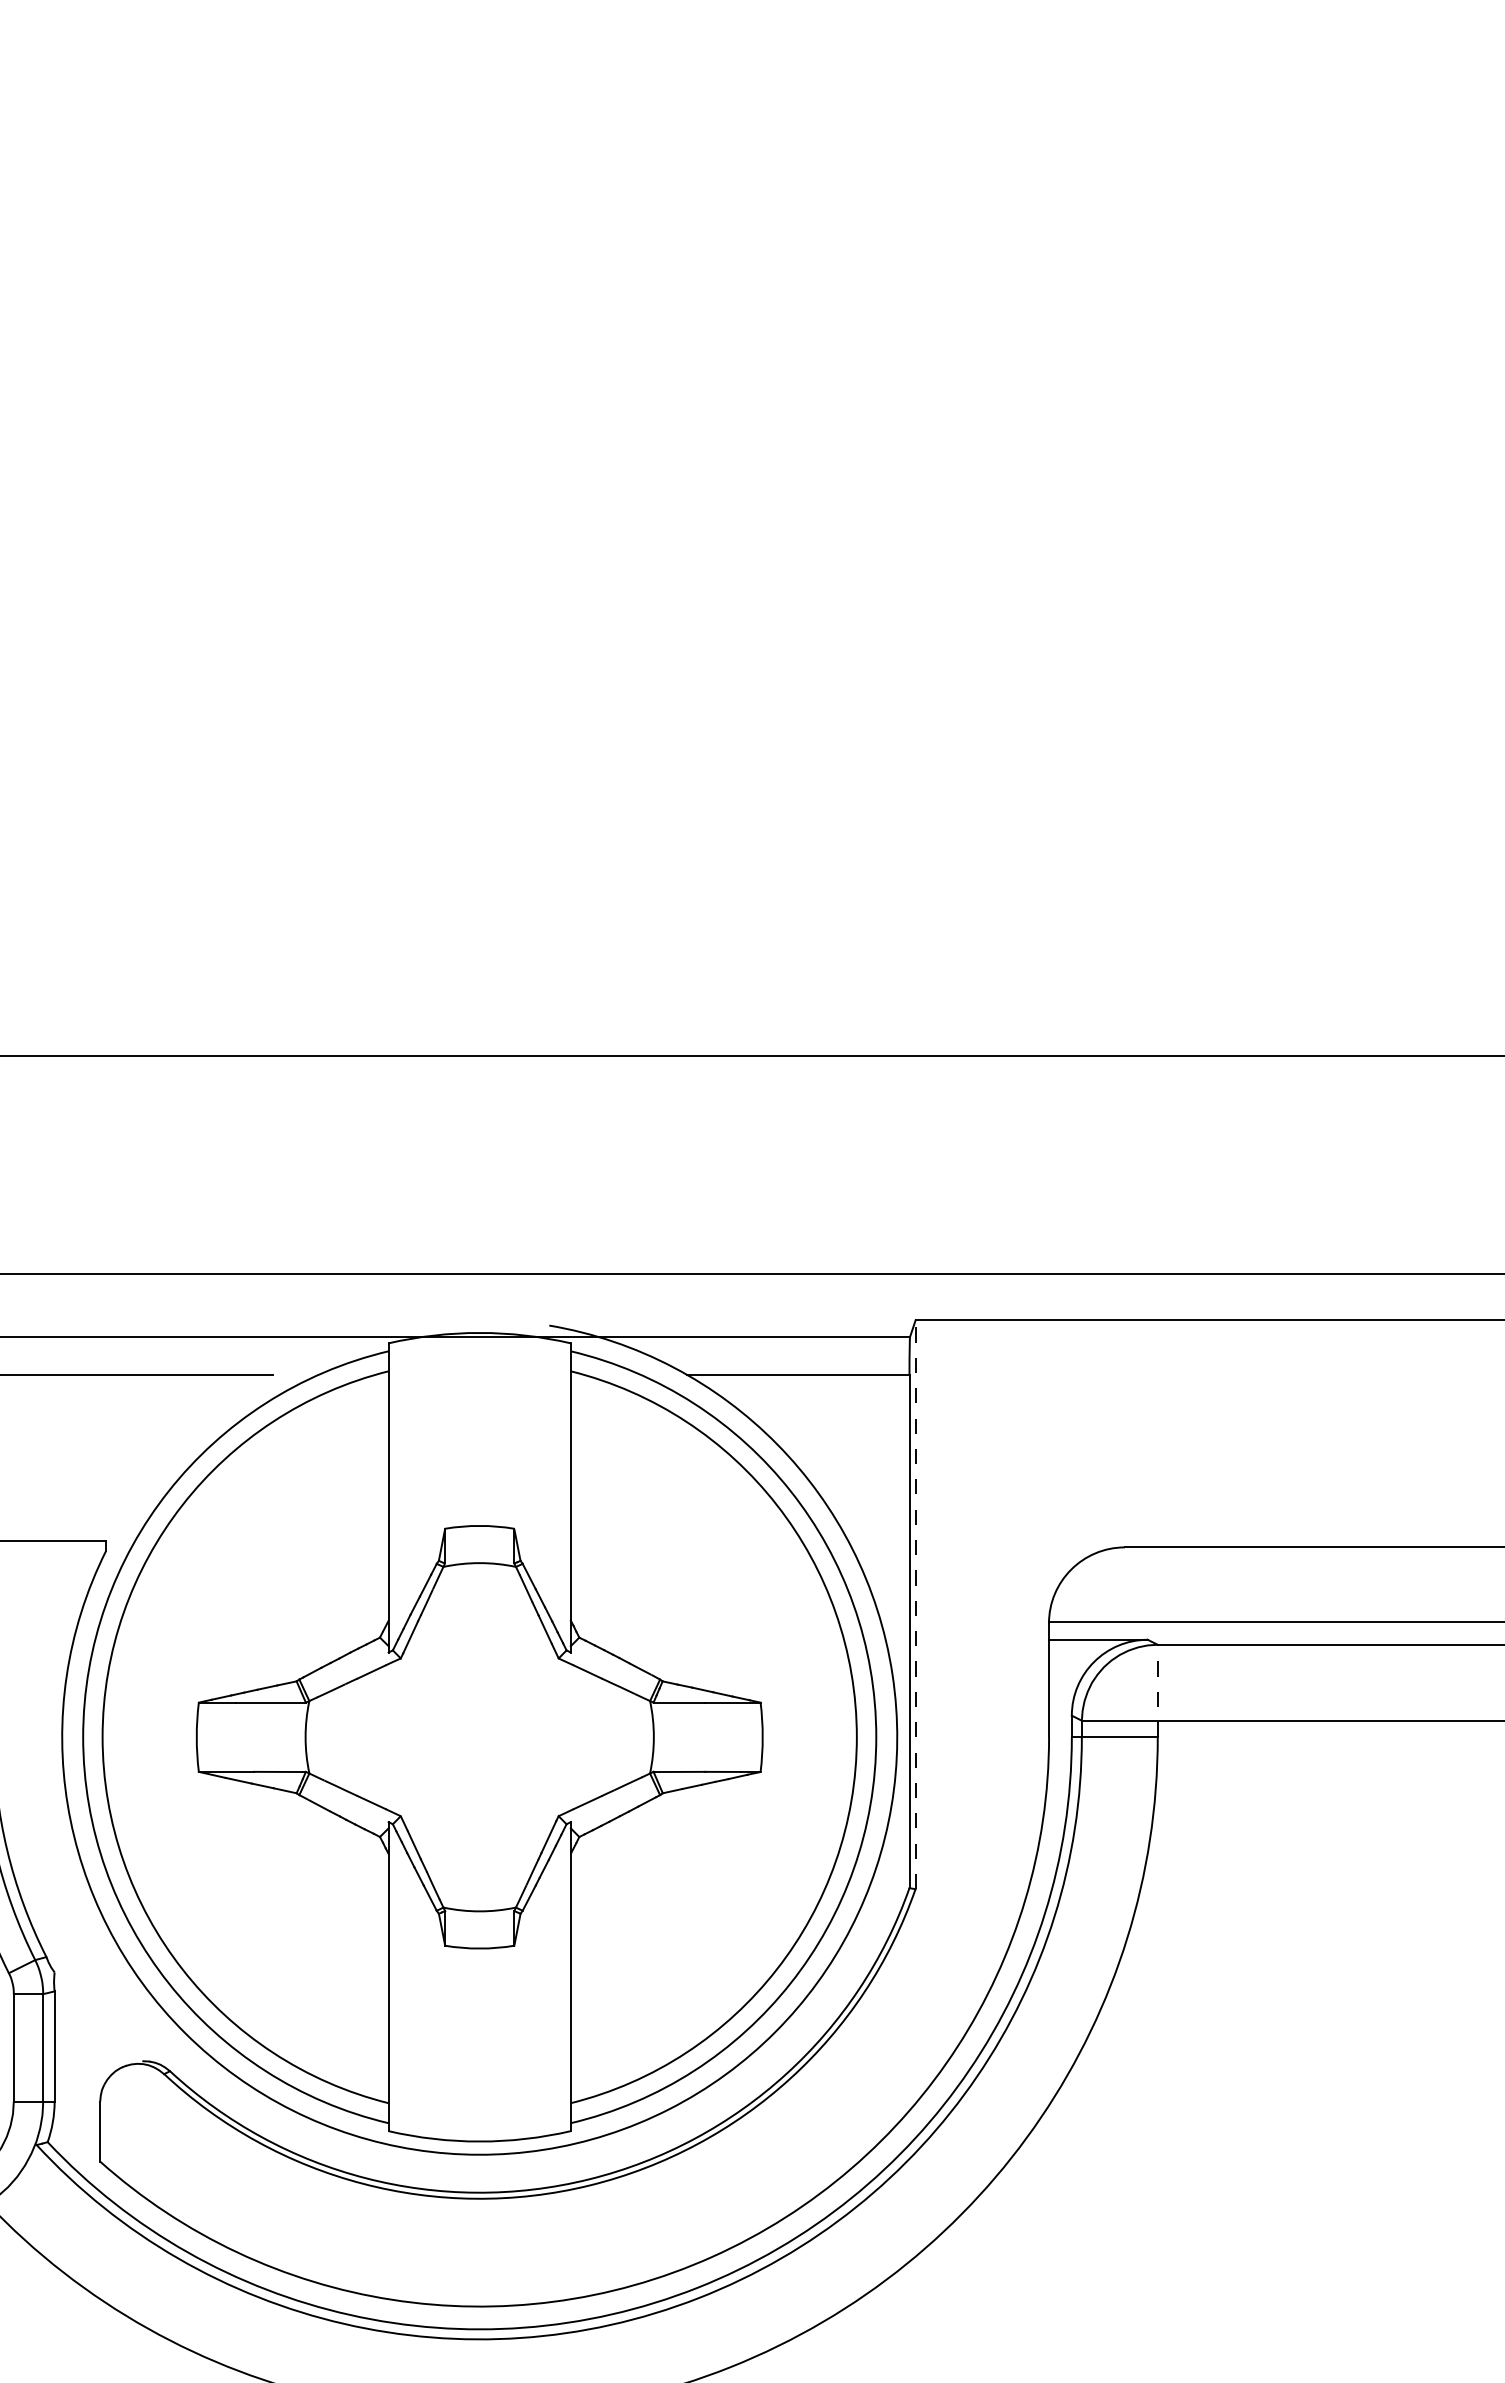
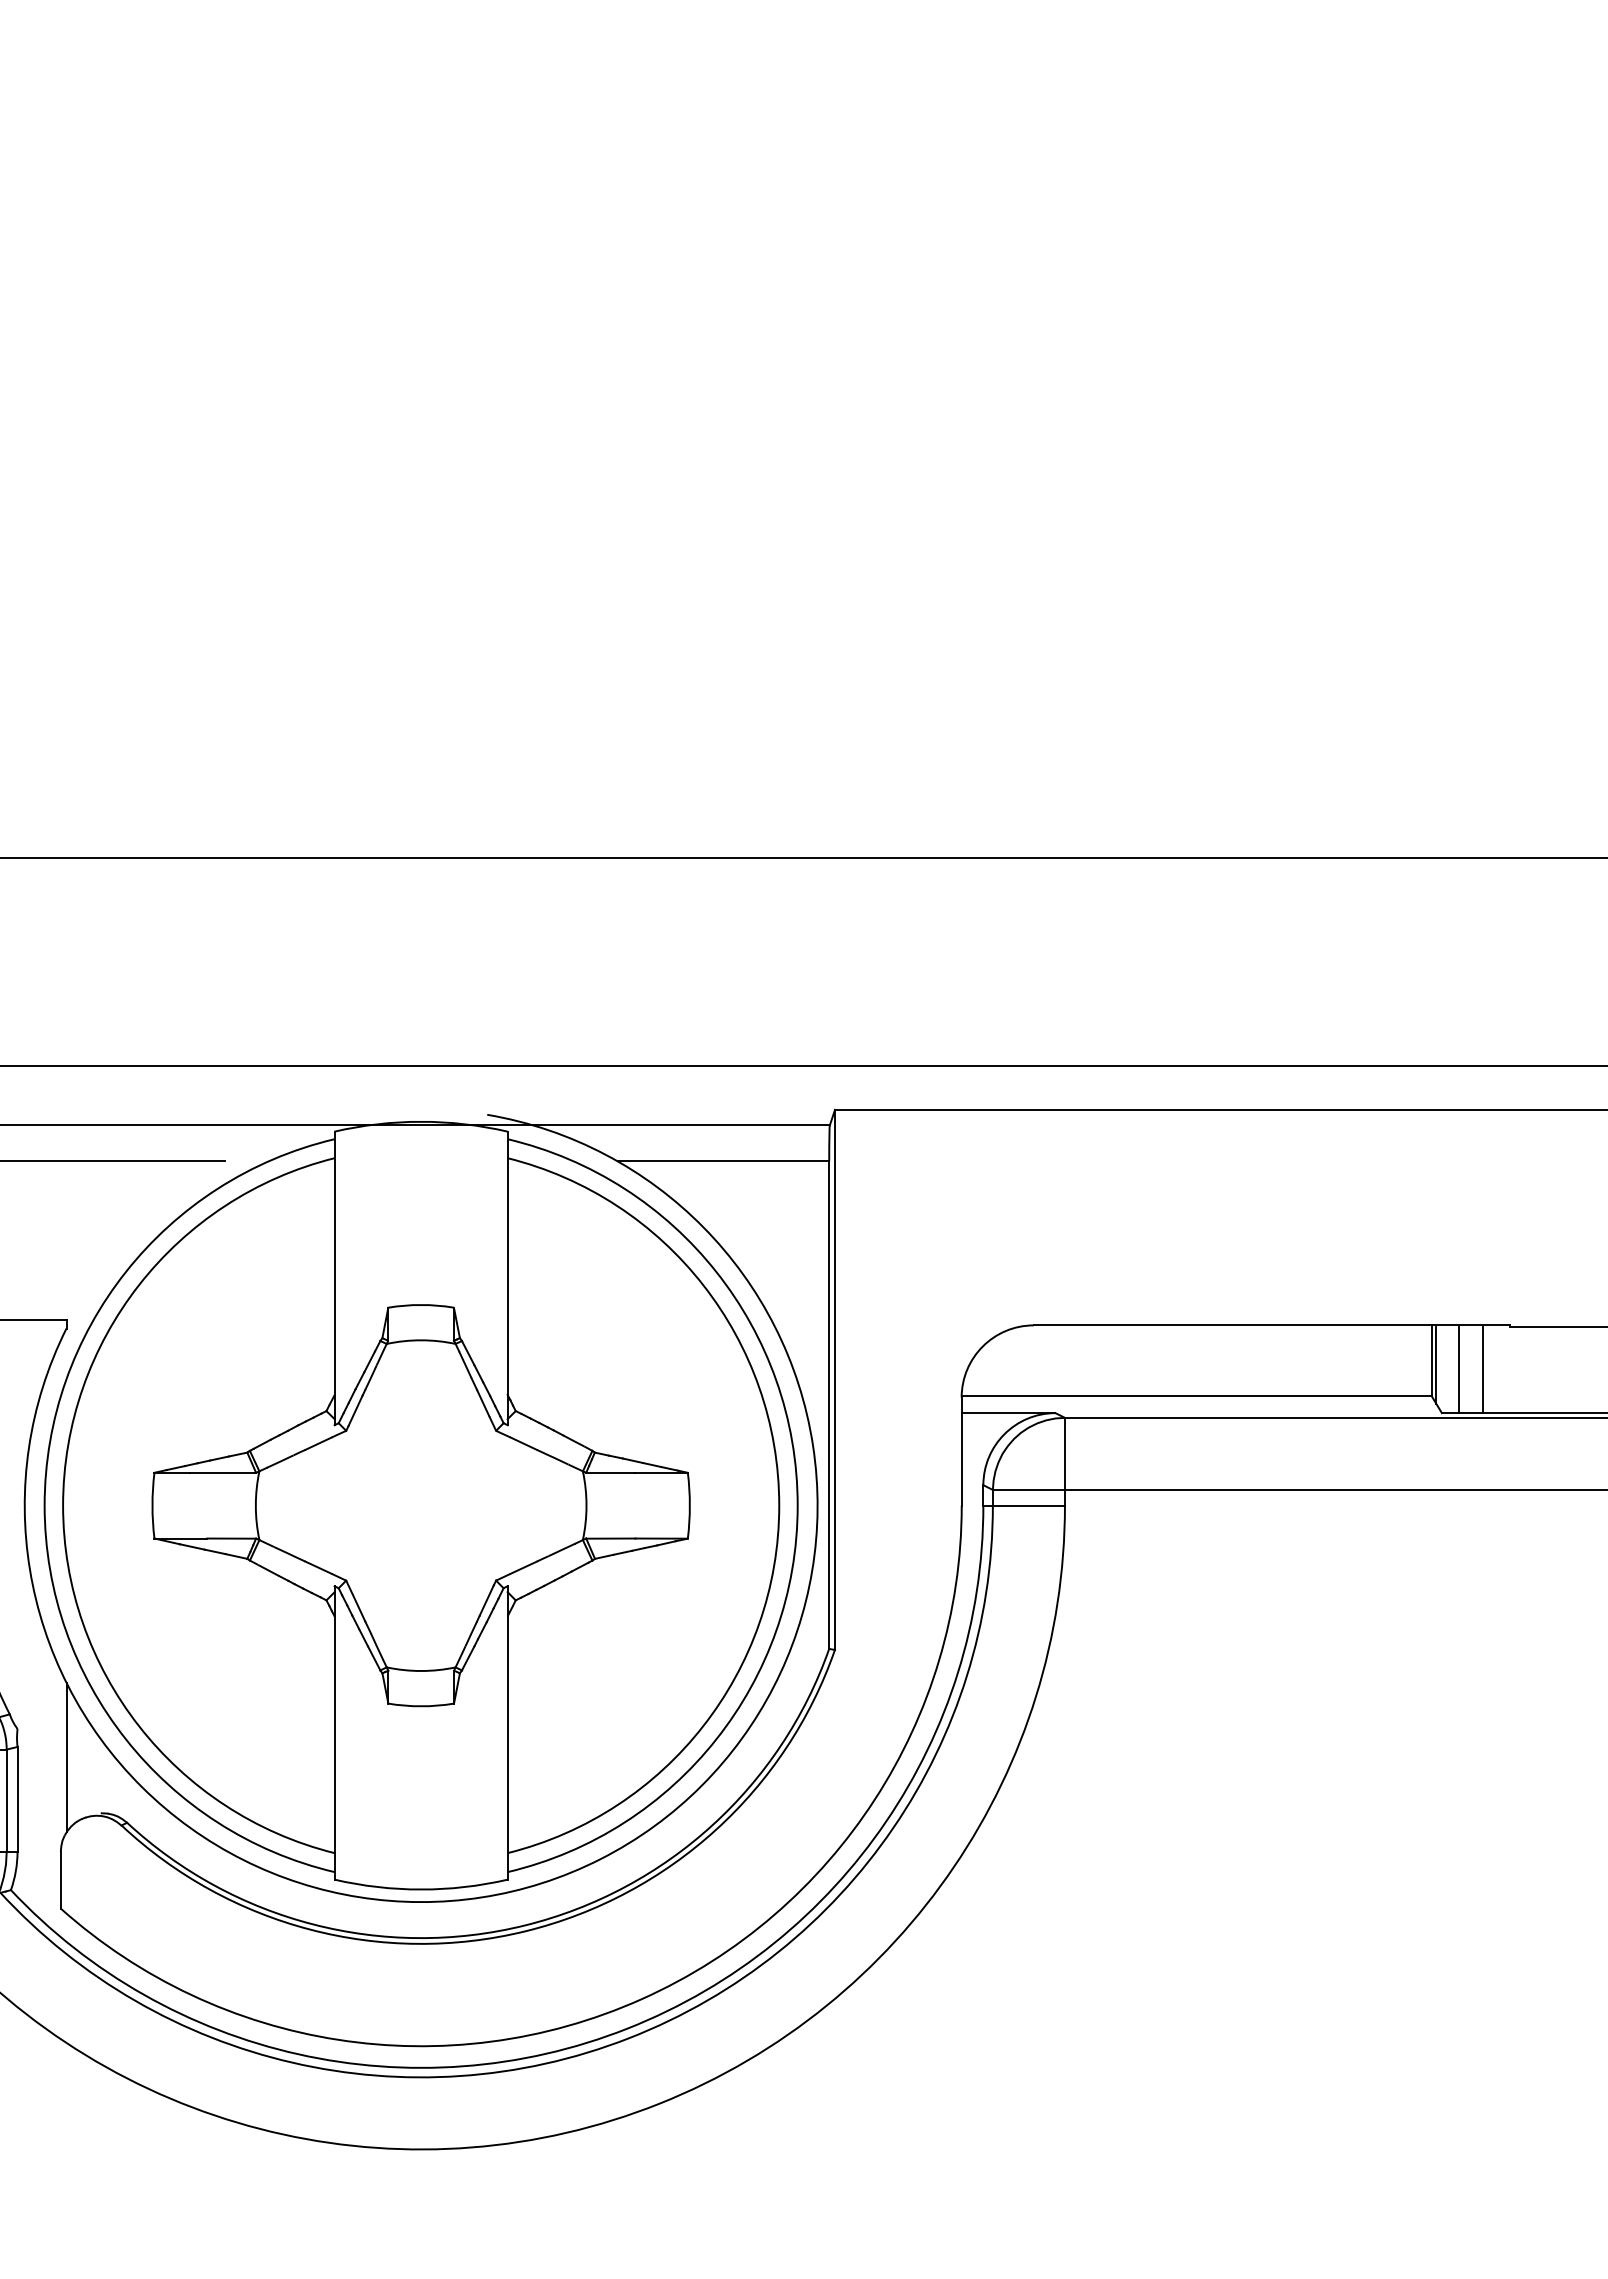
line: (916, 1604) -> (835, 1379), dashed -> solid
line: (1157, 1690) -> (1064, 1461), dashed -> solid
line: (106, 2002) -> (66, 1757), added

